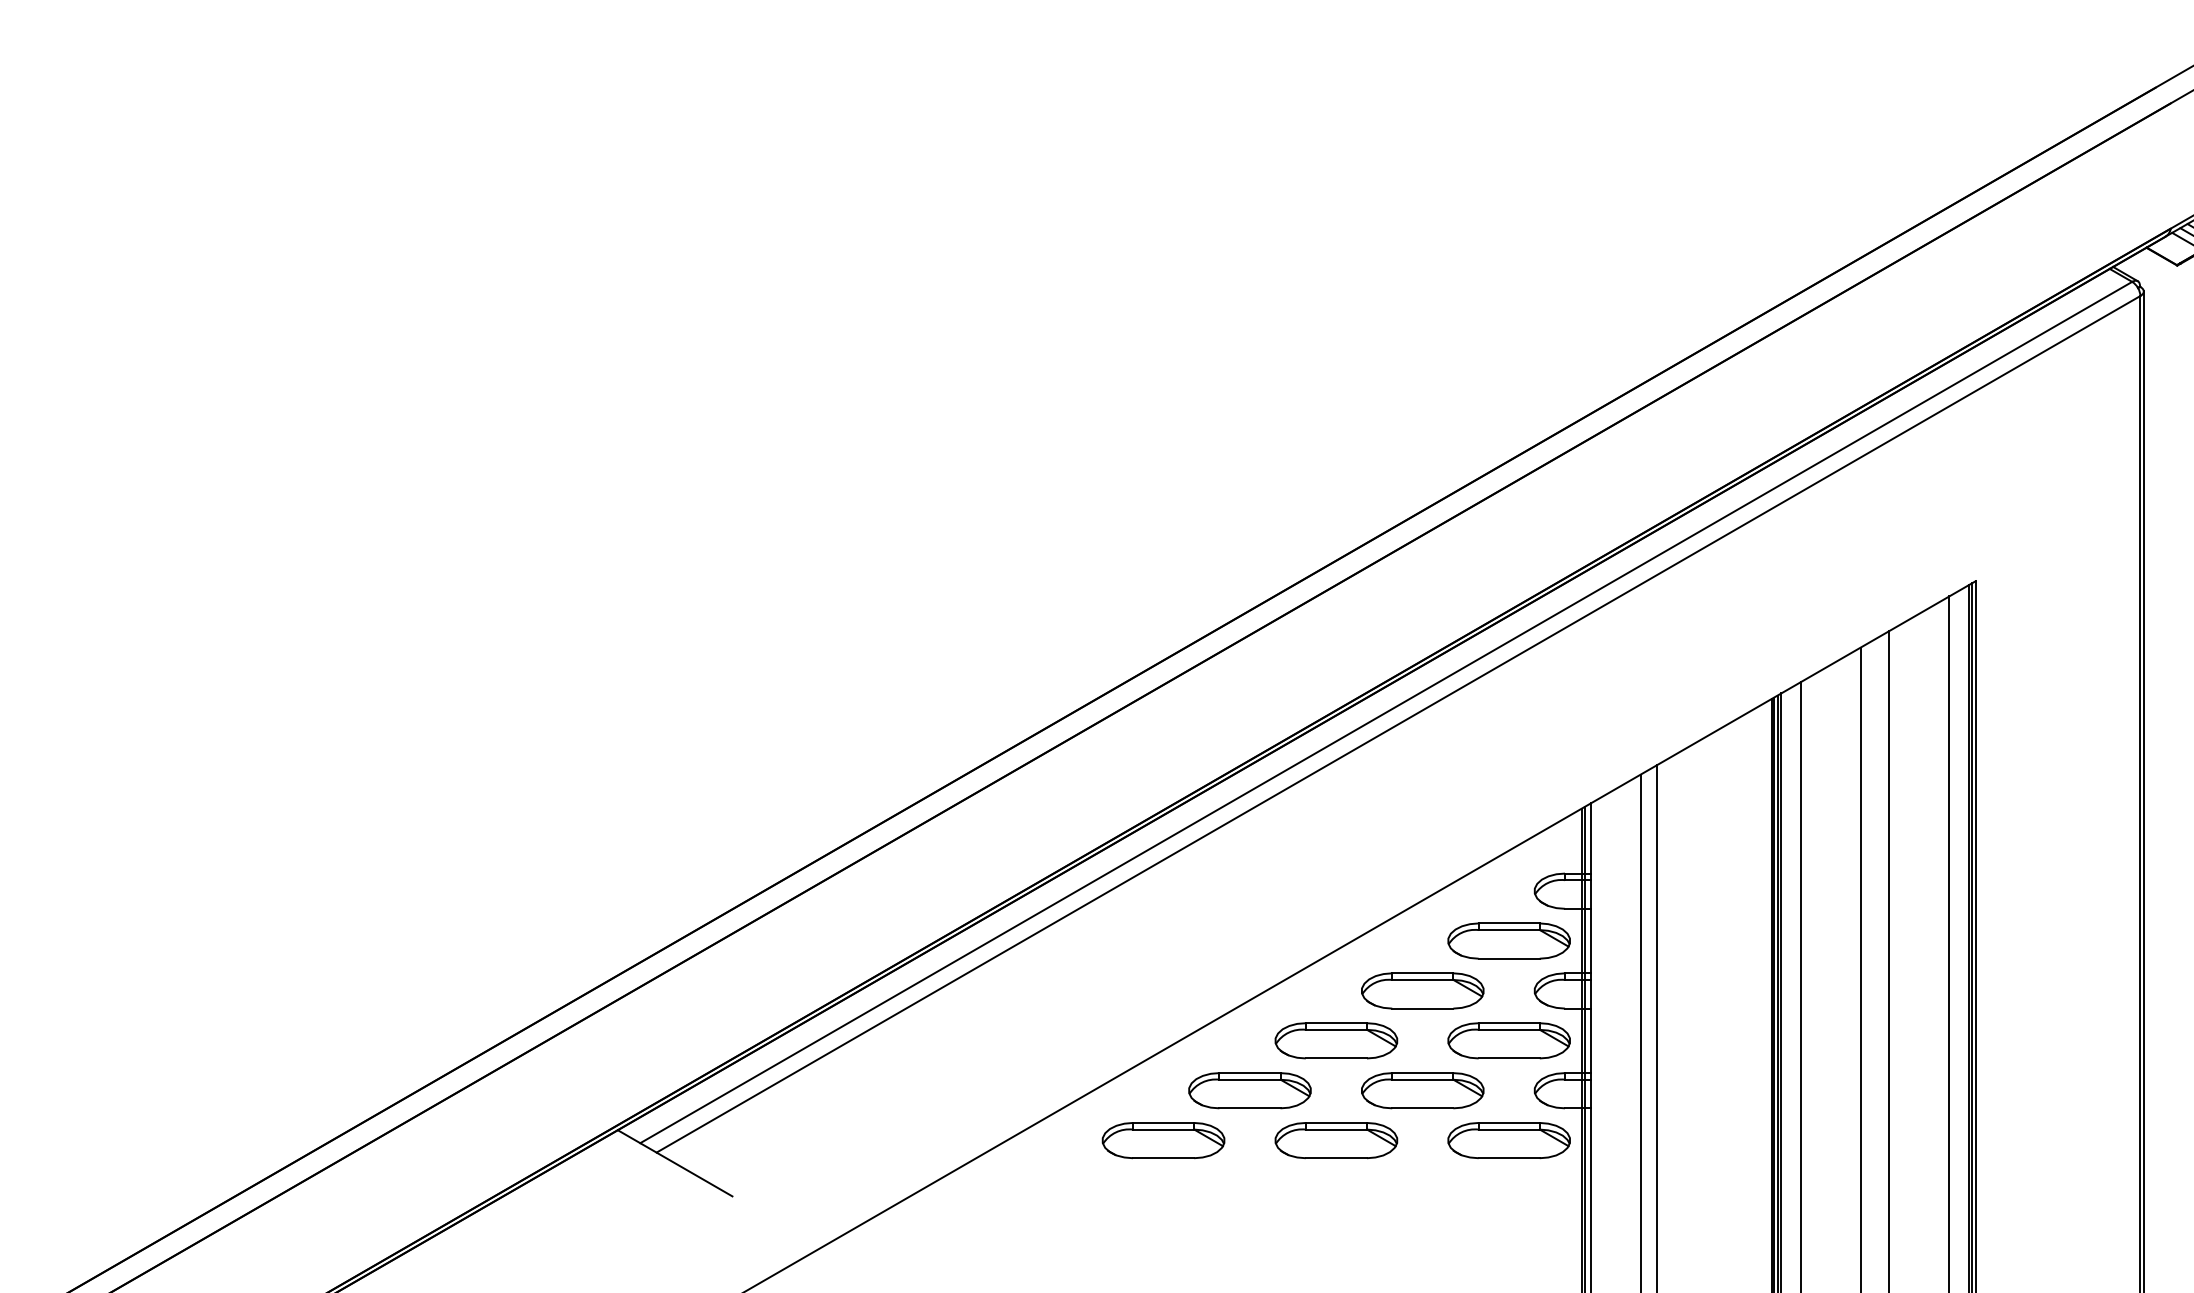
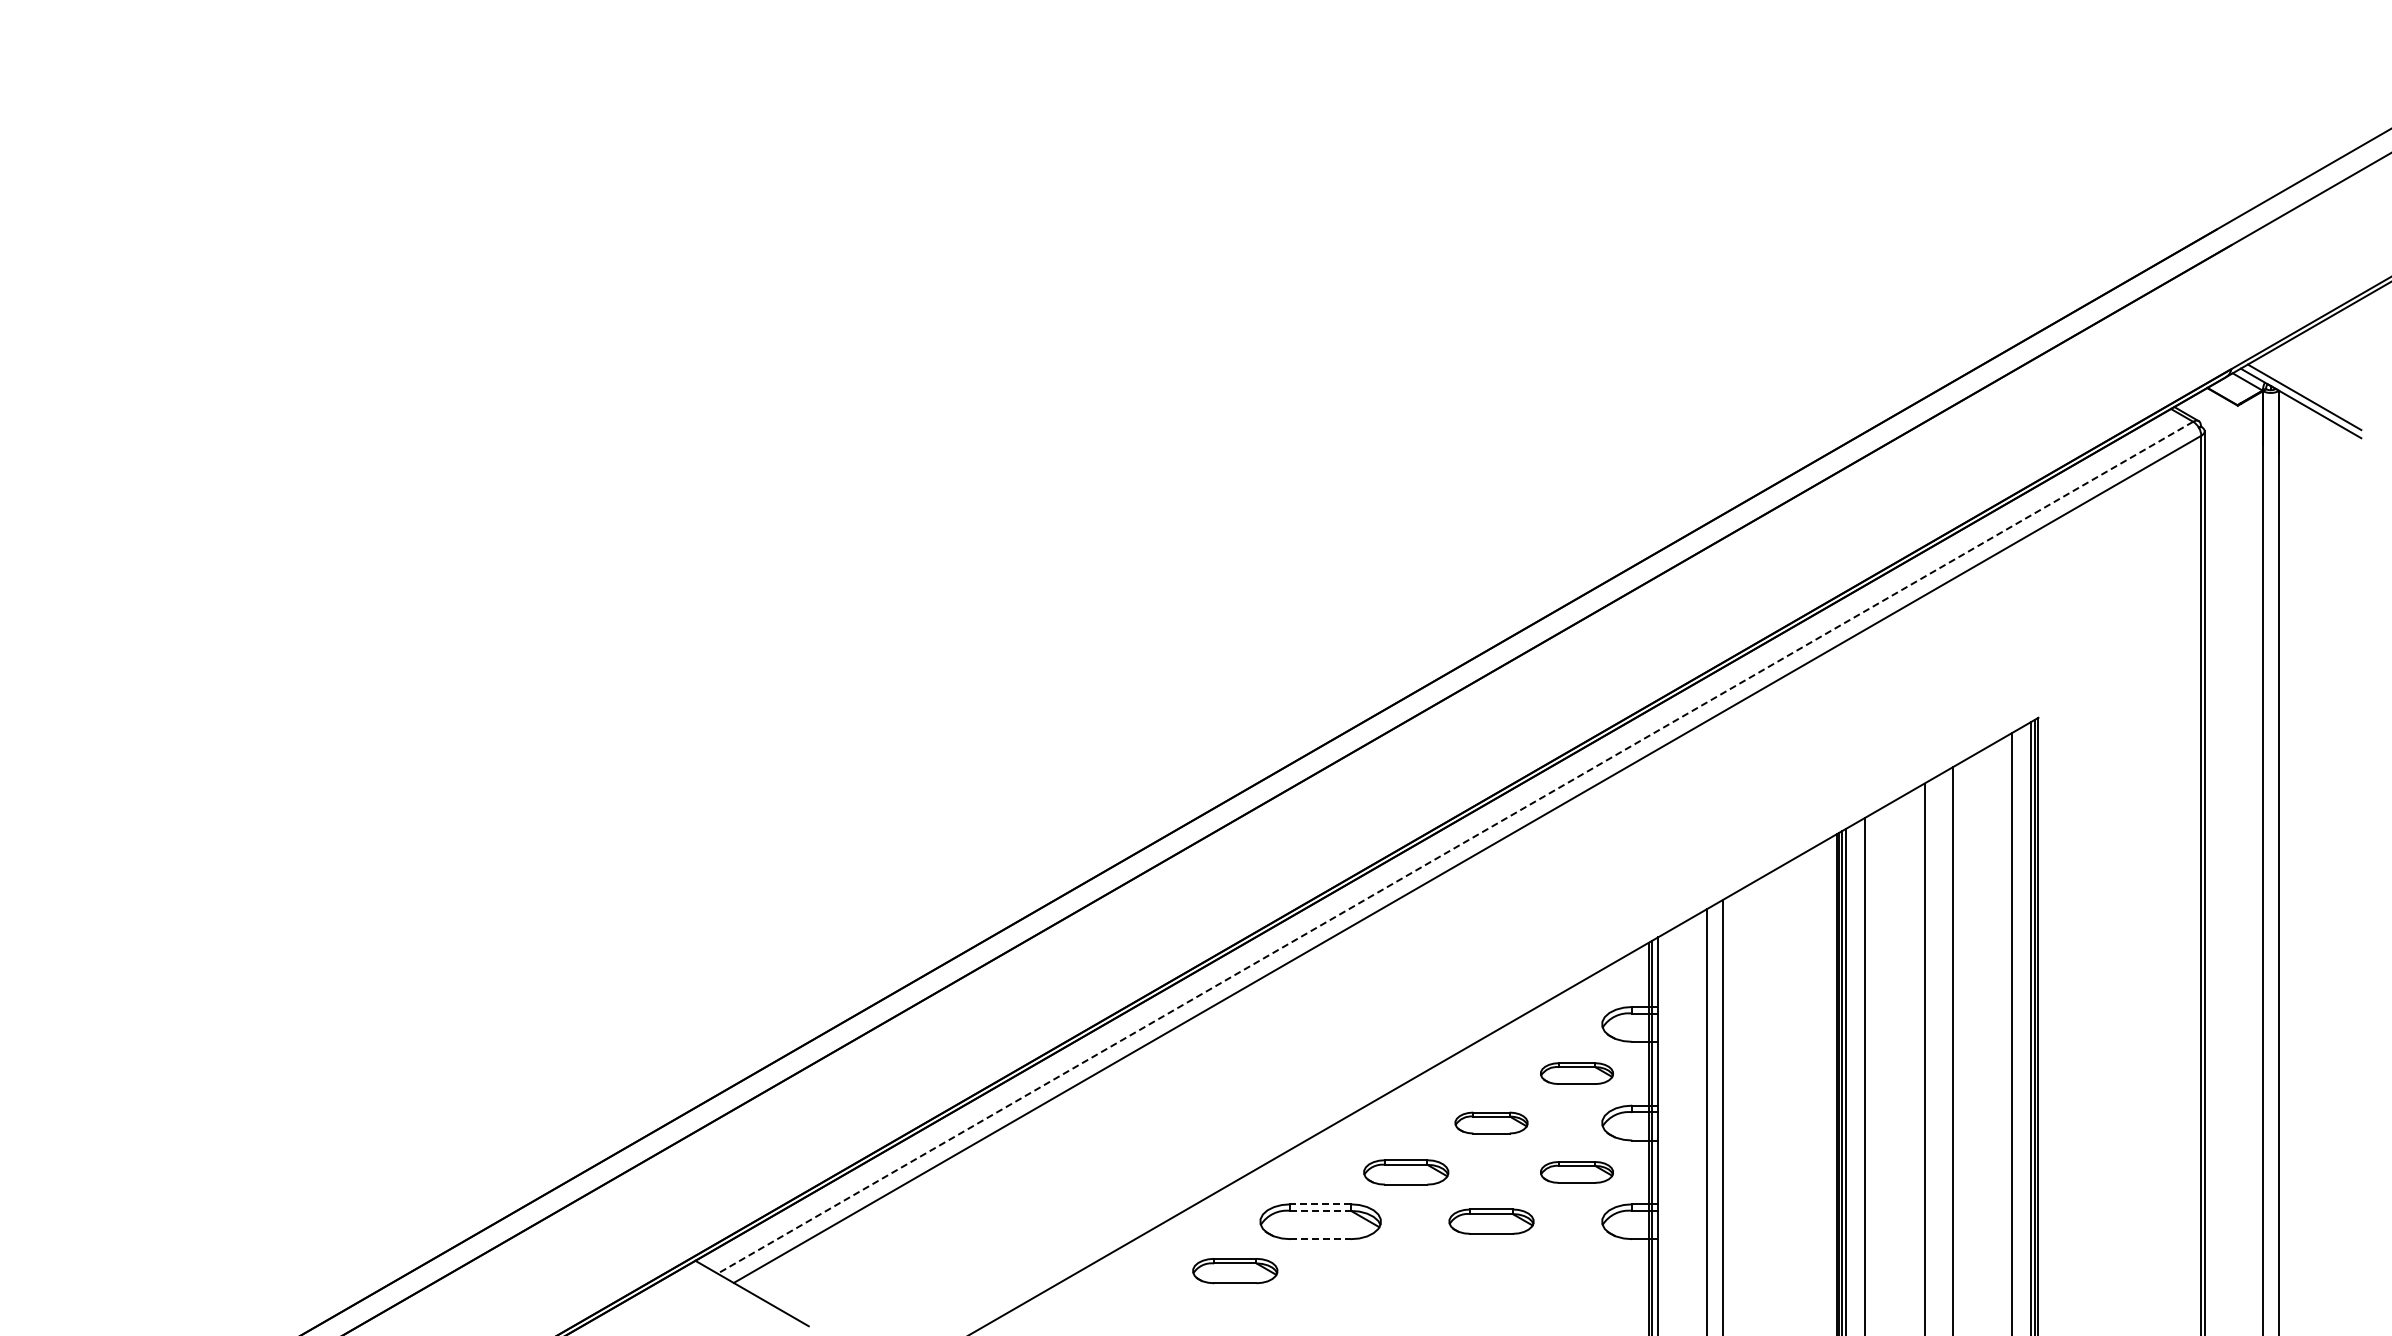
line: (1386, 712) -> (1455, 847), solid -> dashed
part: (1508, 940) -> (1576, 1073), size x0.6
part: (1422, 990) -> (1491, 1122), size x0.6
part: (1336, 1040) -> (1406, 1172), size x0.7
part: (1508, 1040) -> (1576, 1172), size x0.6
line: (1249, 1073) -> (1320, 1204), solid -> dashed
line: (1250, 1079) -> (1321, 1210), solid -> dashed
part: (1422, 1090) -> (1491, 1221), size x0.7
line: (1250, 1108) -> (1321, 1239), solid -> dashed
part: (1163, 1140) -> (1235, 1270), size x0.7
part: (1336, 1140) -> (1406, 1270), removed
part: (1508, 1140) -> (1576, 1270), removed

